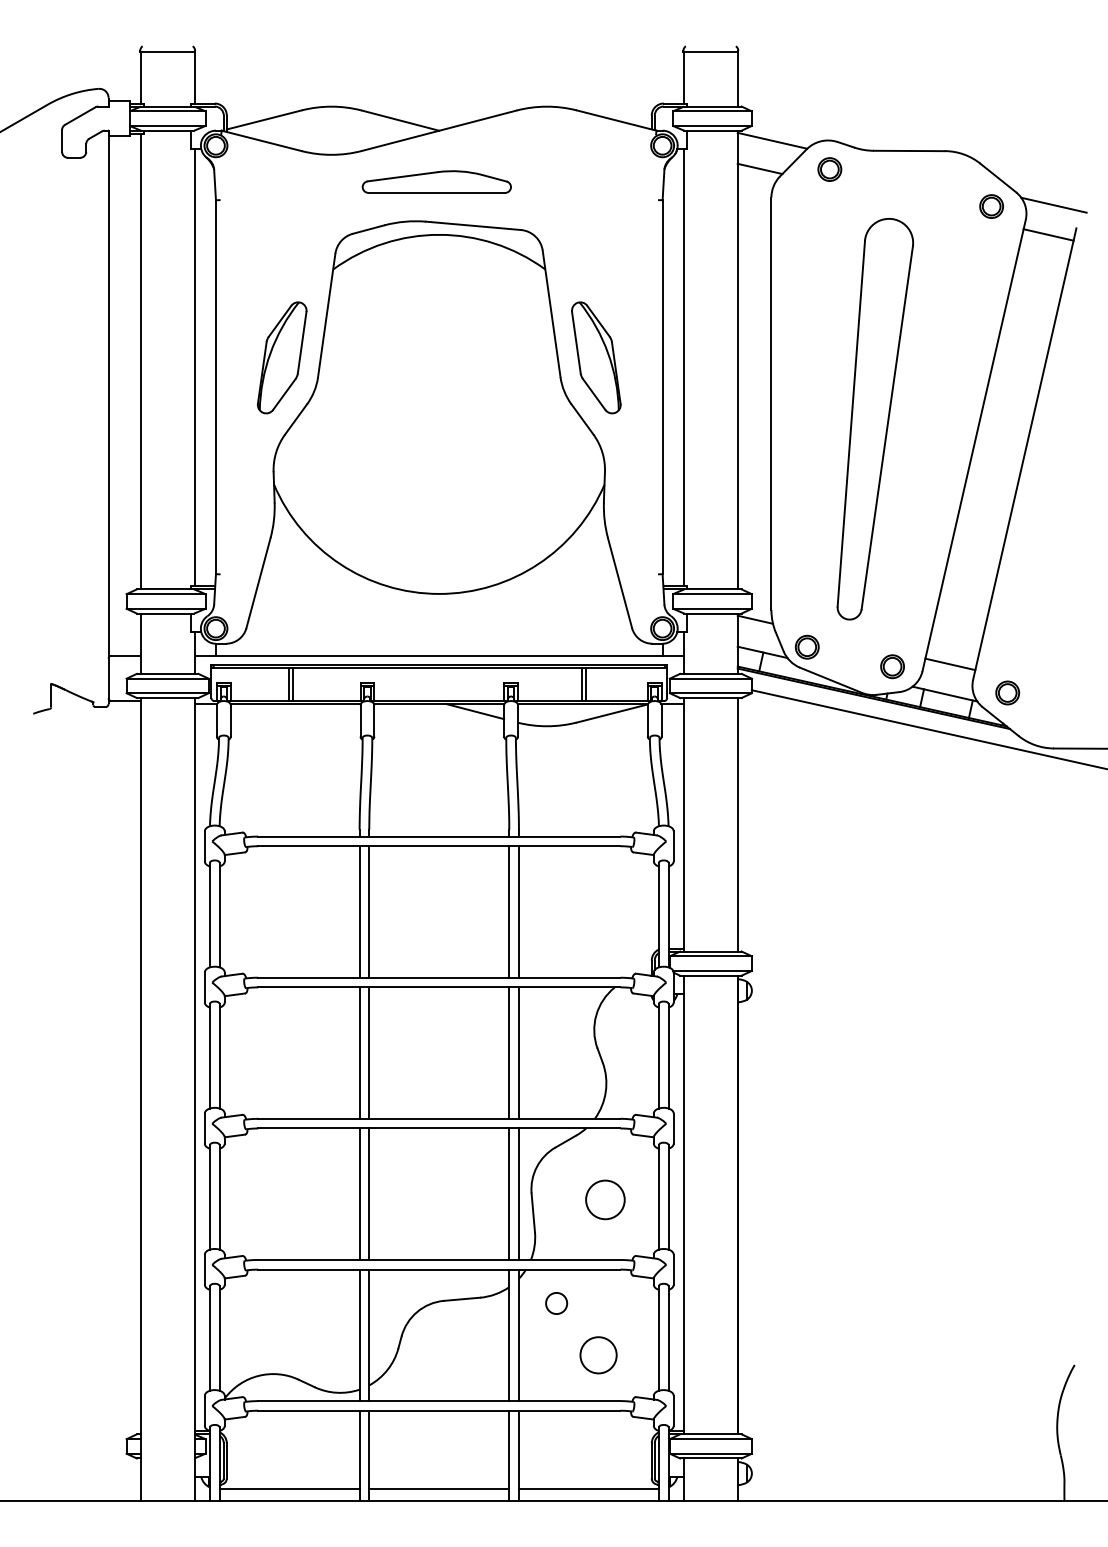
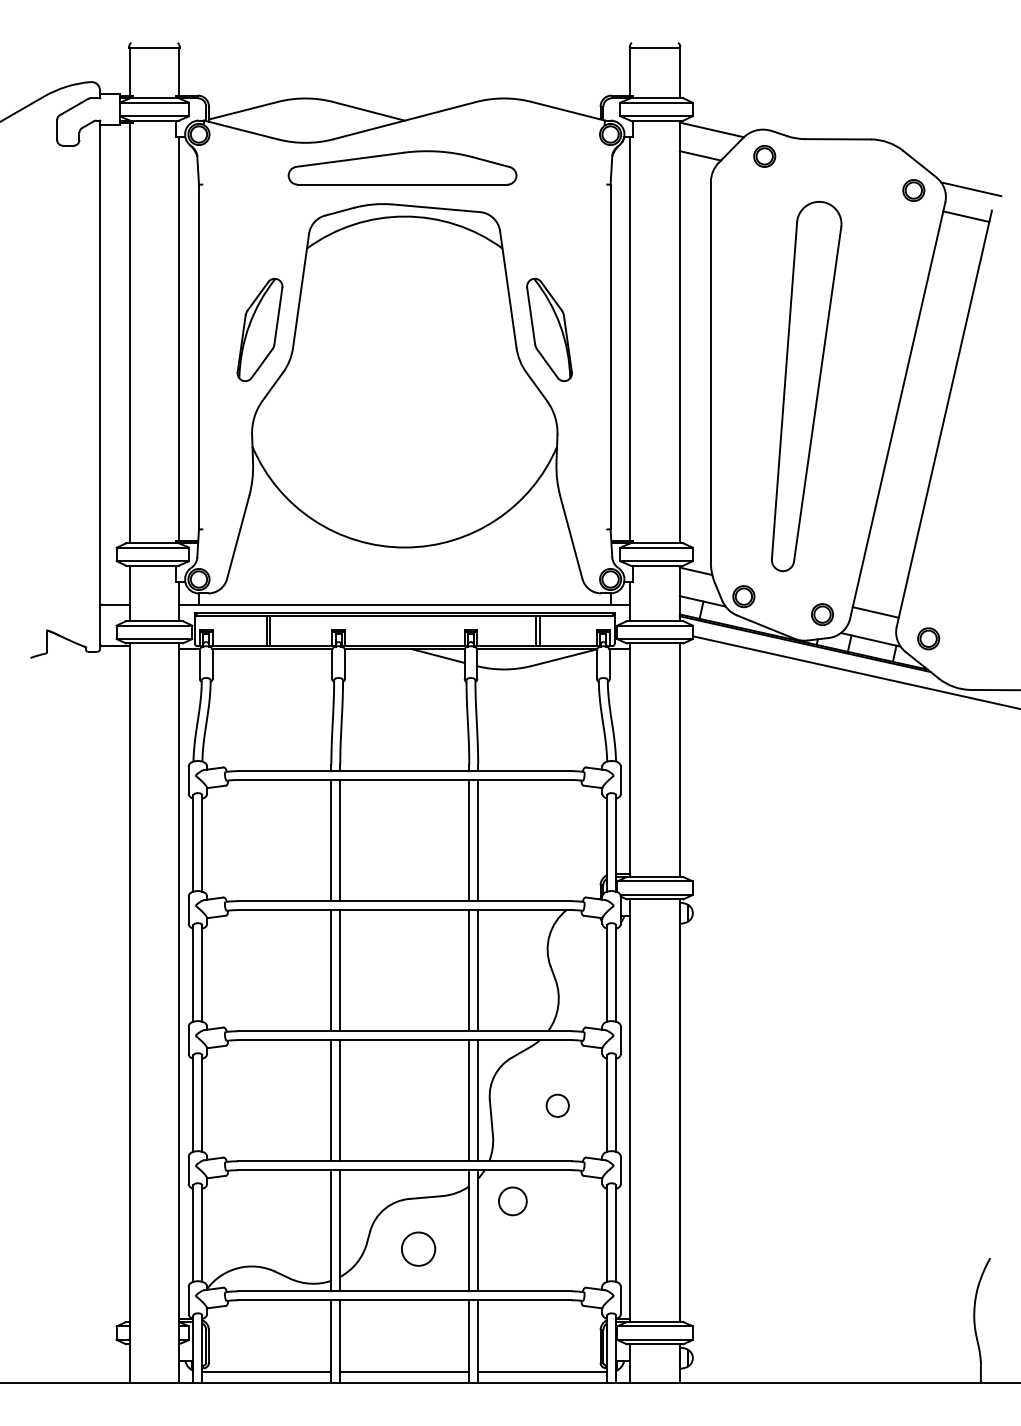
part: (436, 181) -> (402, 167), size x1.67
circle: (604, 1199) -> (557, 1105), size x0.62
circle: (556, 1303) -> (512, 1201), size x1.43
circle: (598, 1354) -> (418, 1248), moved

